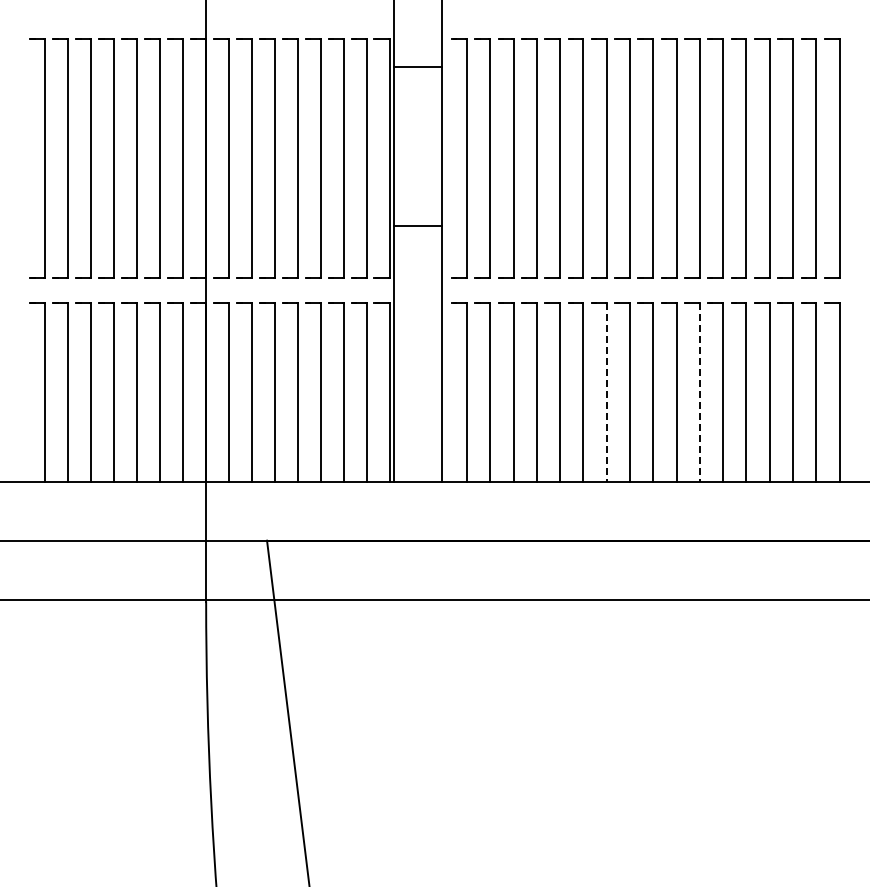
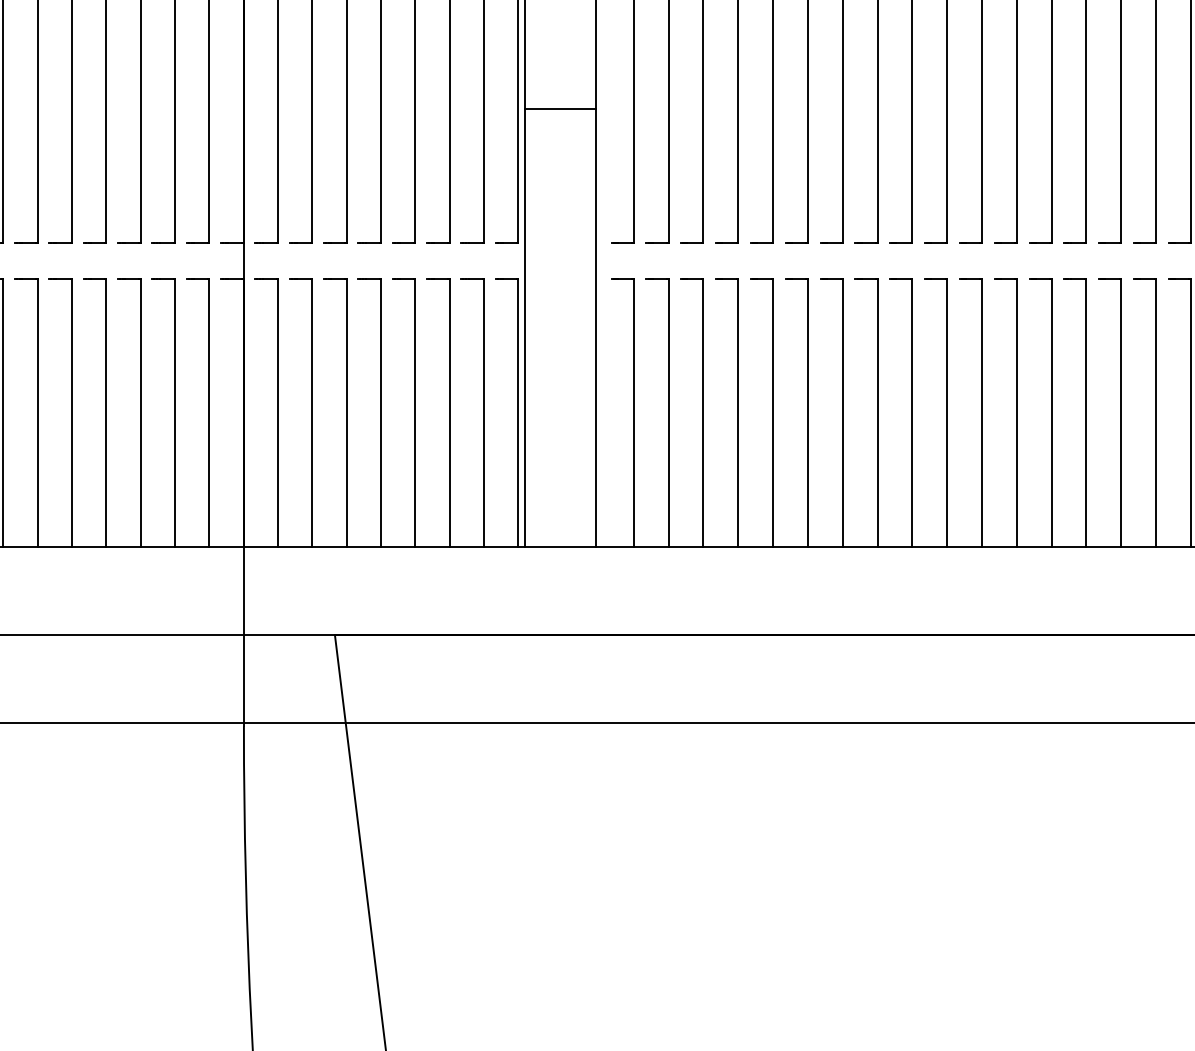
line: (417, 225) -> (559, 108), moved
line: (606, 392) -> (842, 413), dashed -> solid
line: (699, 392) -> (981, 413), dashed -> solid

